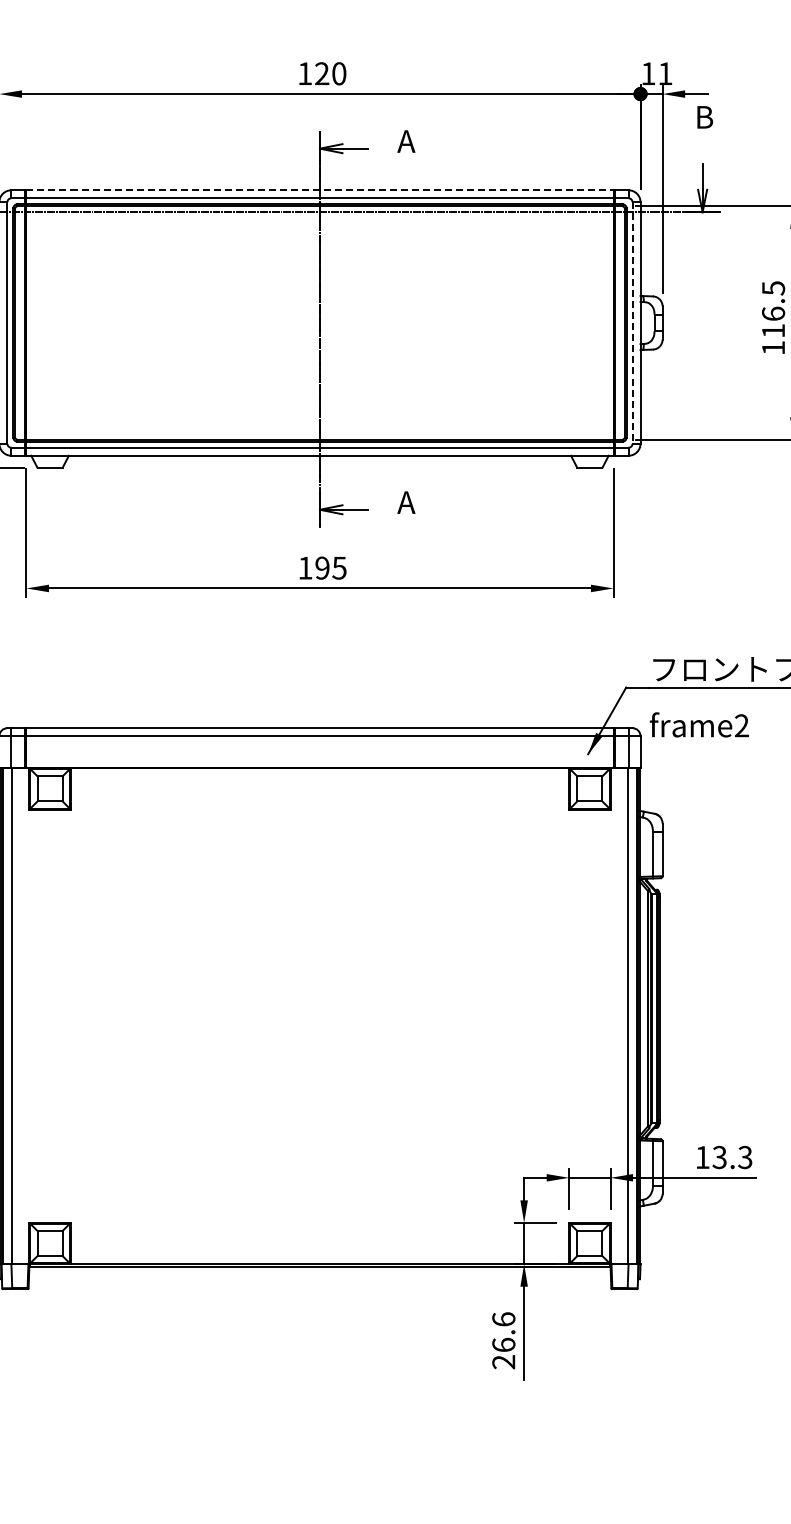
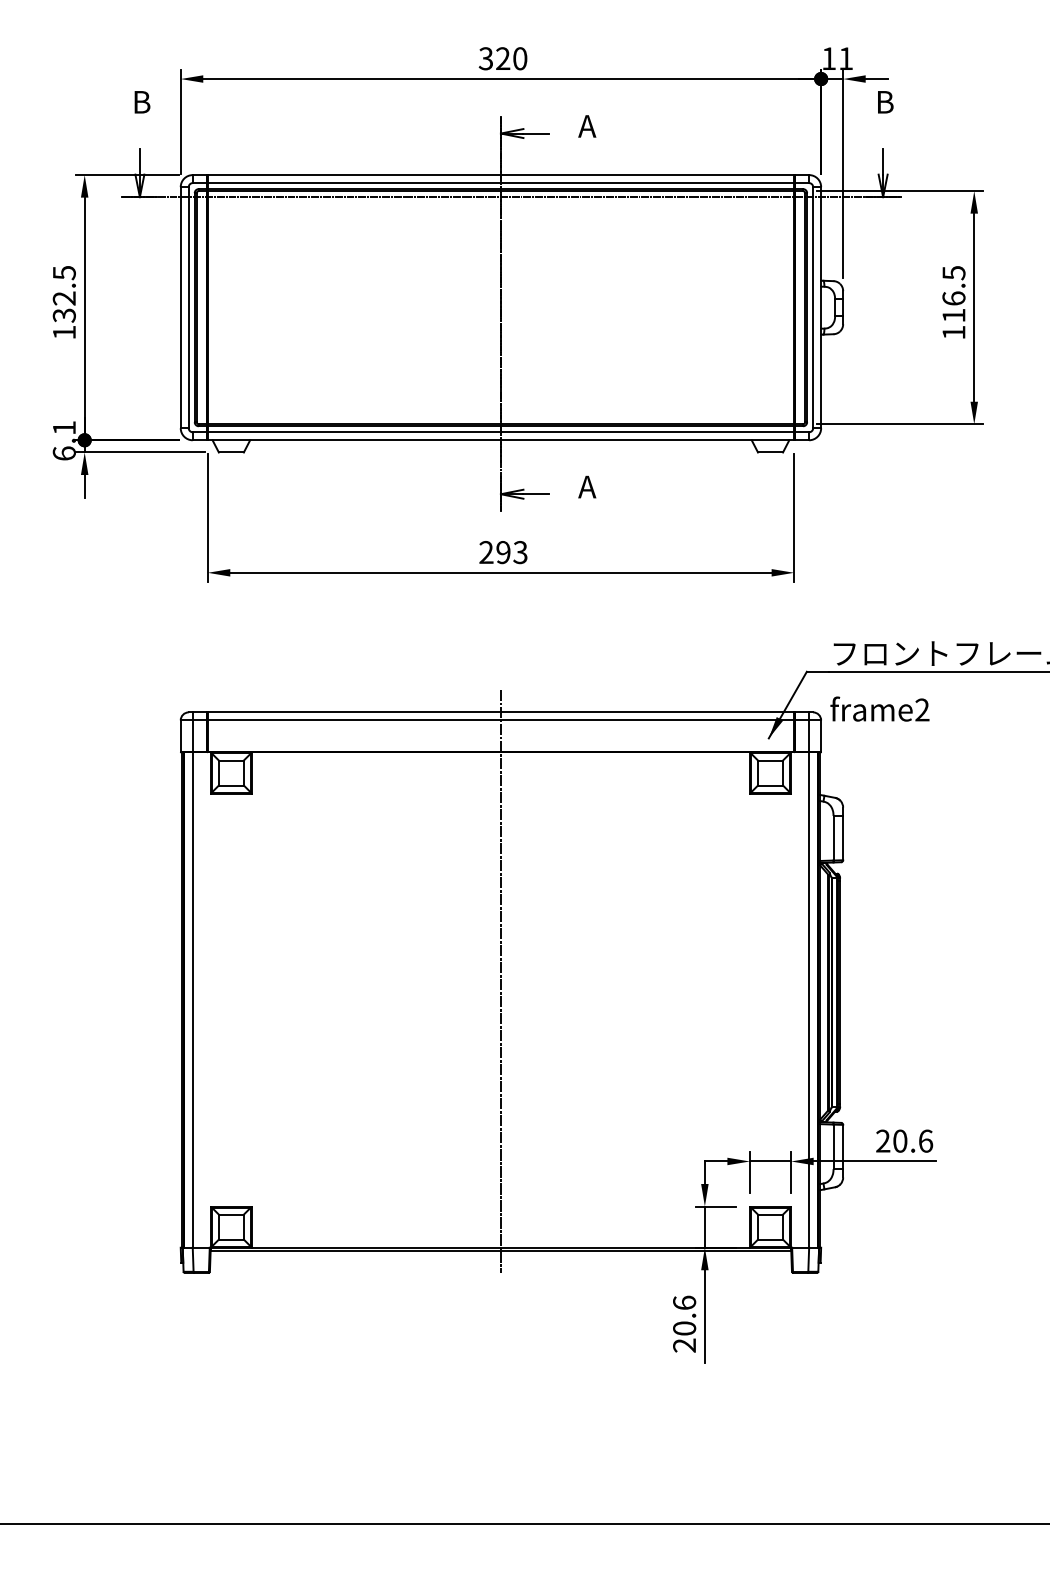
text: (304, 73) -> (485, 58), 120 -> 320
line: (320, 190) -> (501, 175), dashed -> solid
line: (632, 322) -> (813, 307), dashed -> solid
text: (322, 568) -> (503, 552), 195 -> 293
line: (319, 997) -> (500, 981), added
text: (724, 1156) -> (904, 1140), 13.3 -> 20.6
text: (503, 1345) -> (684, 1328), 26.6 -> 20.6

